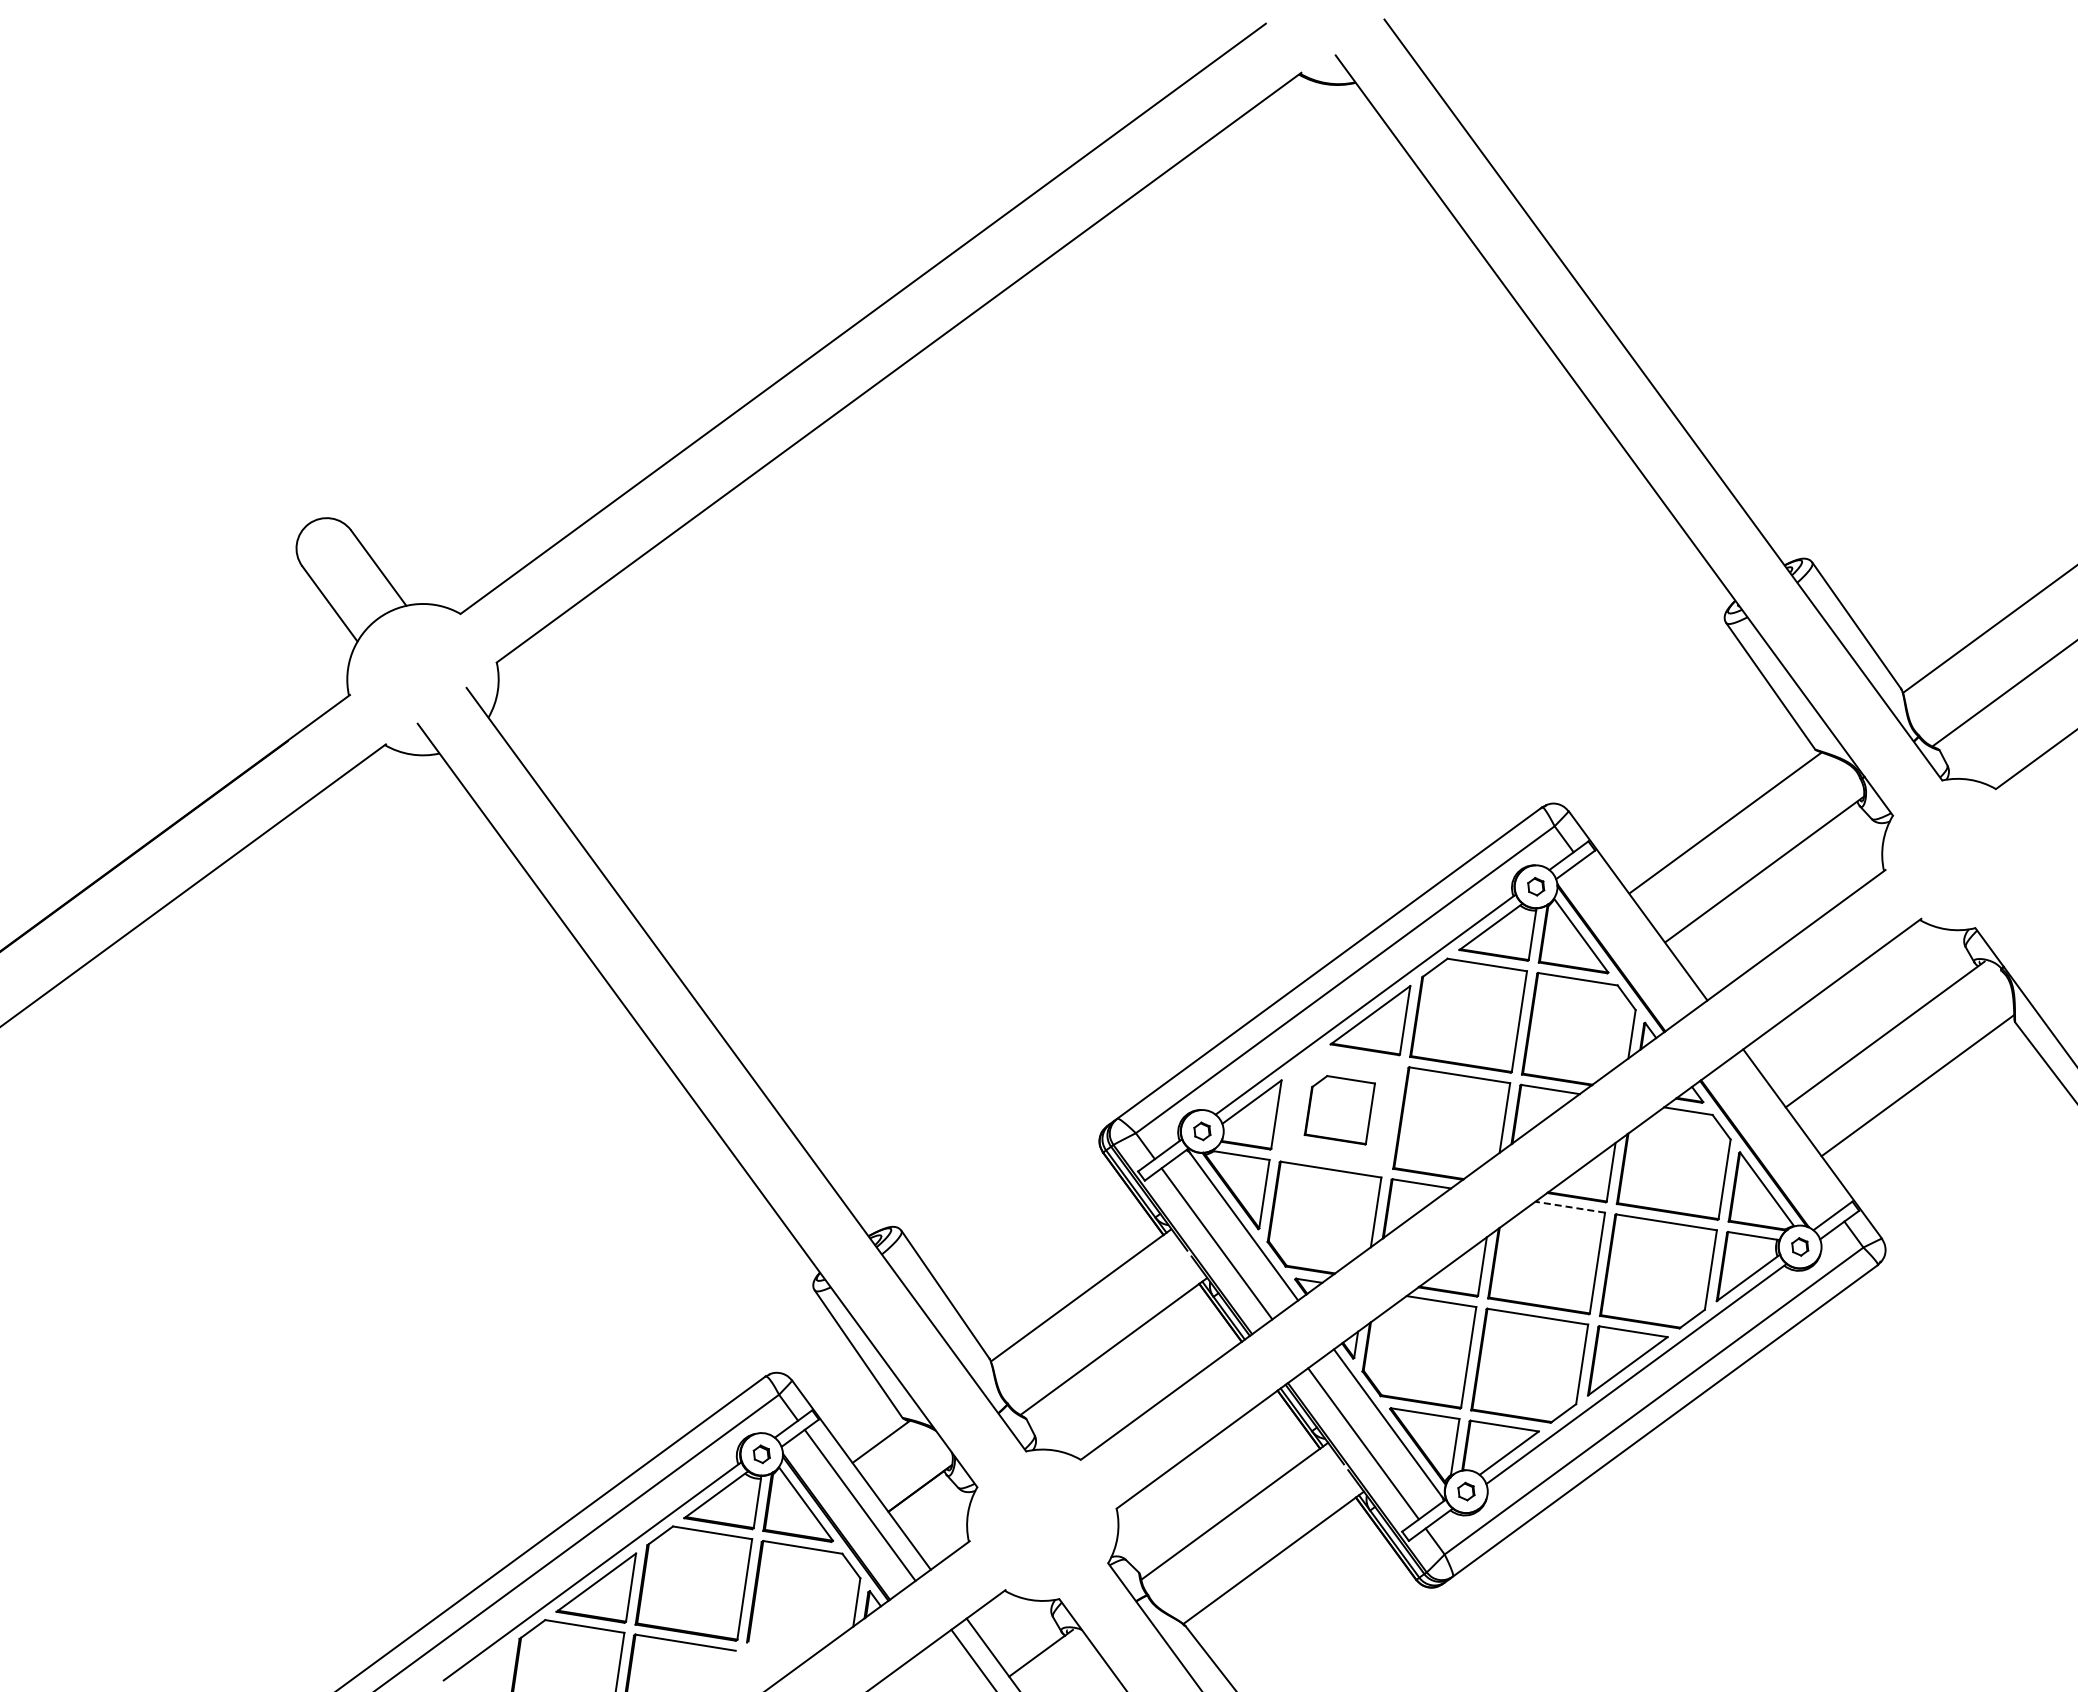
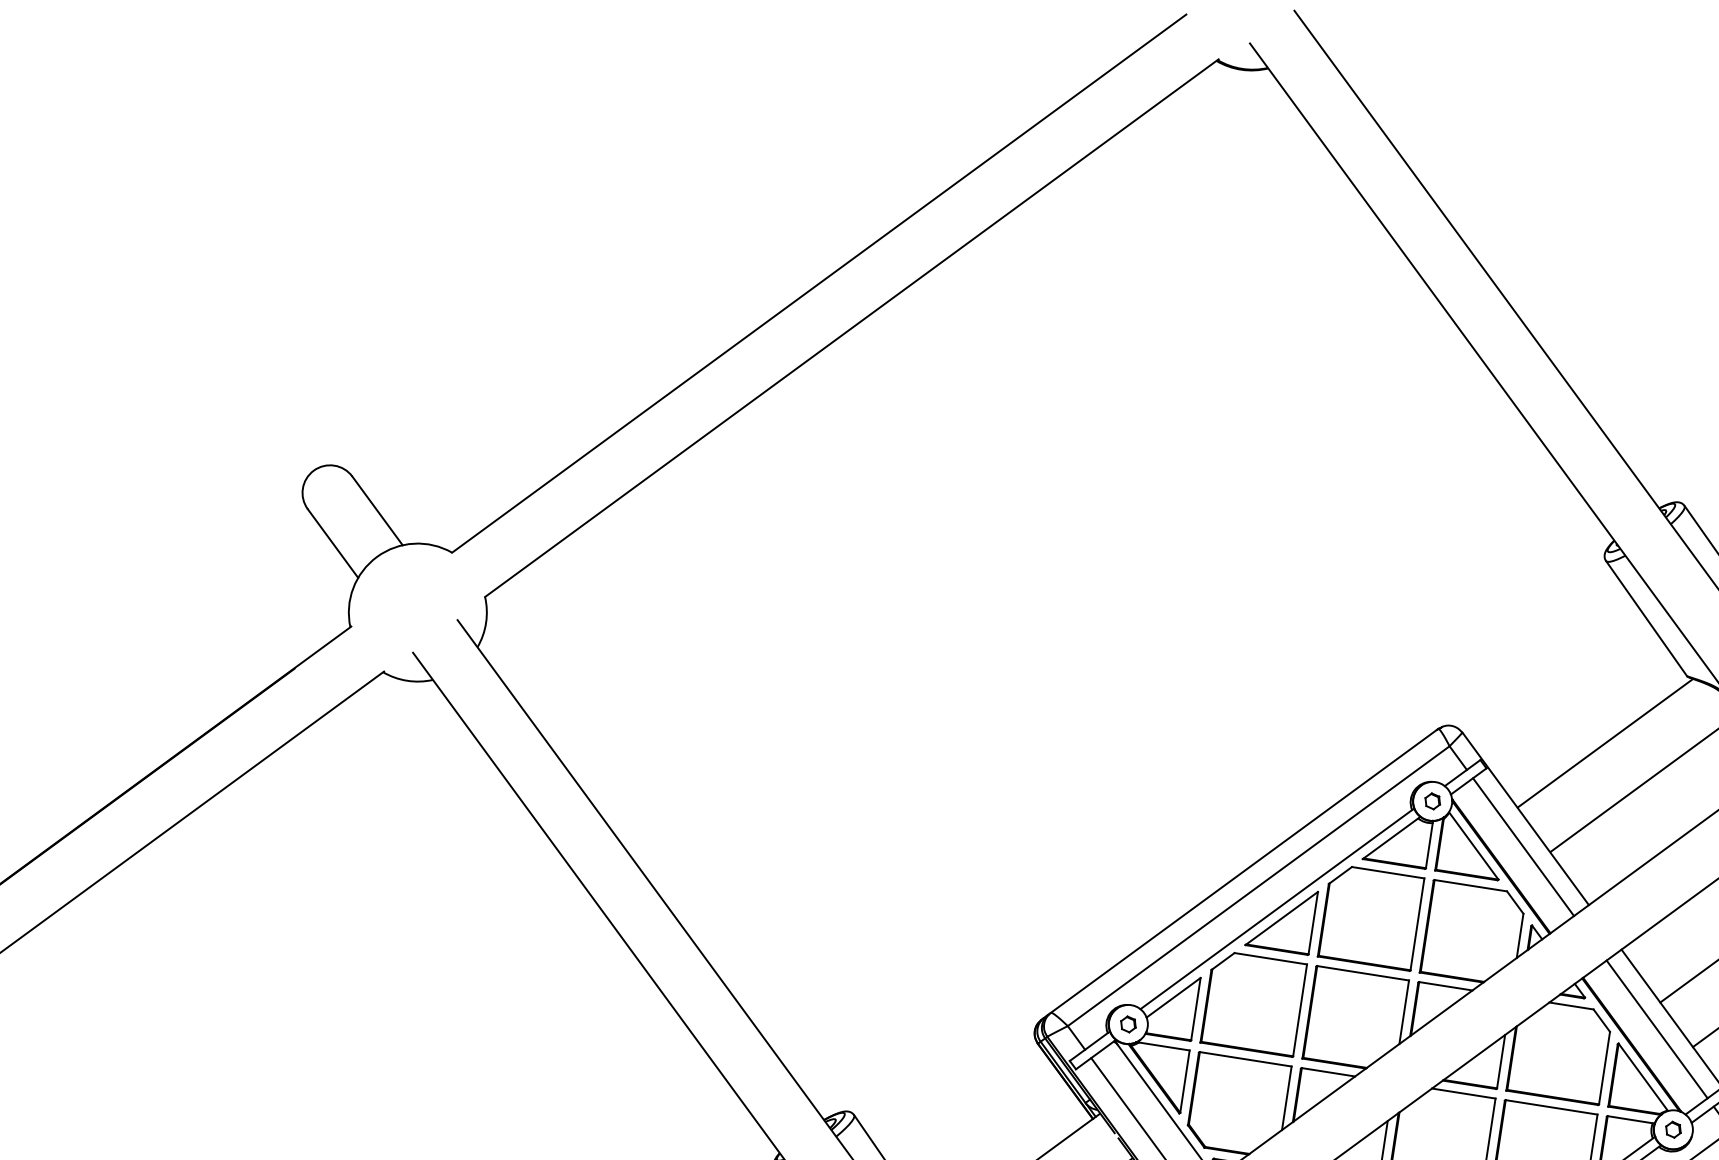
line: (1635, 936) -> (1523, 846), added
part: (1339, 1110) -> (1253, 1005), size x1.67
line: (1781, 1136) -> (1656, 1029), added
line: (1569, 1207) -> (1463, 1093), dashed -> solid

